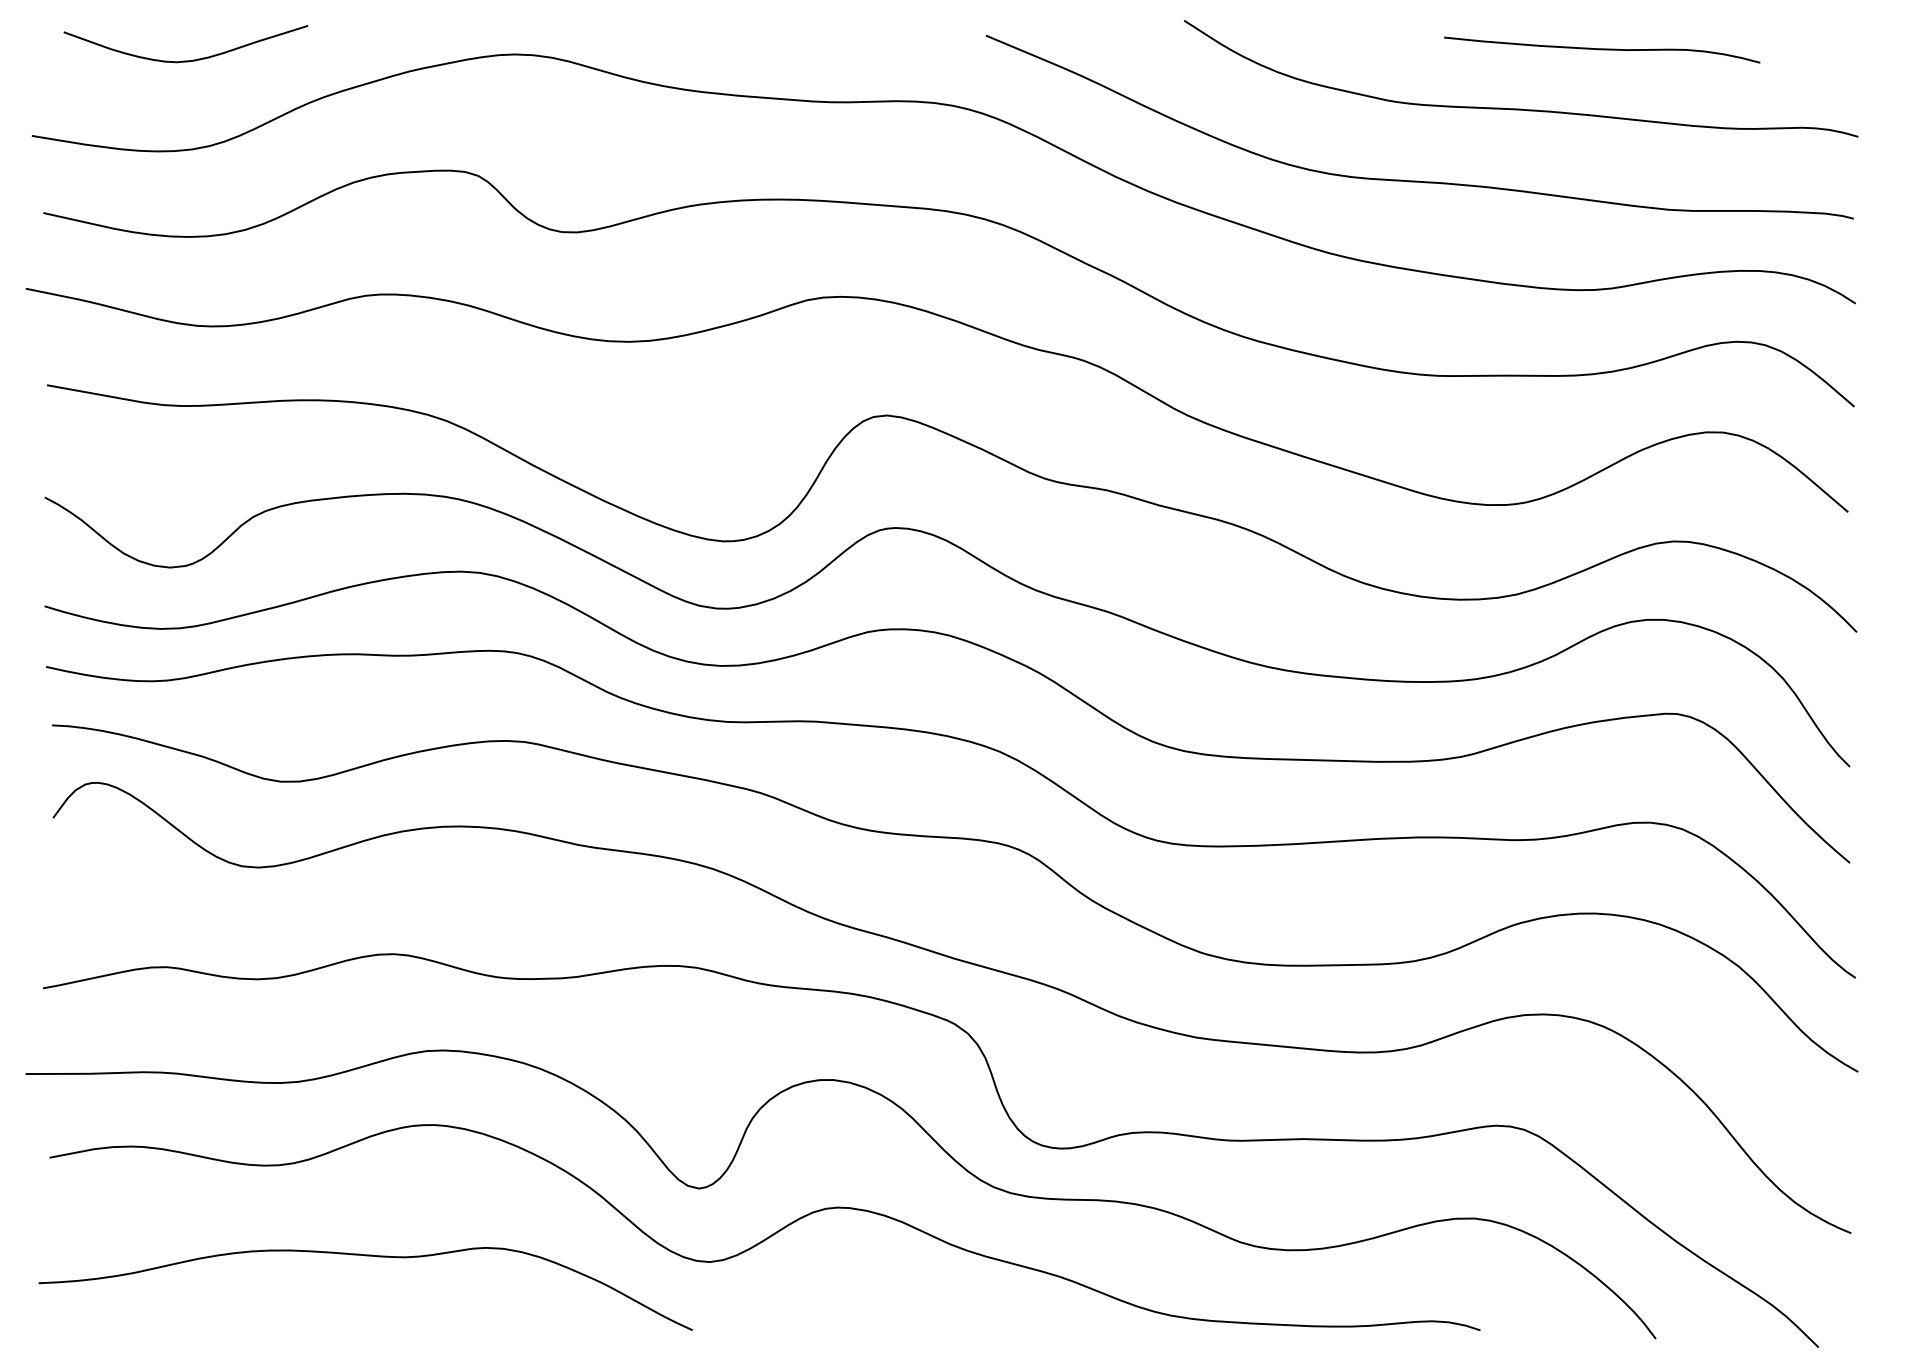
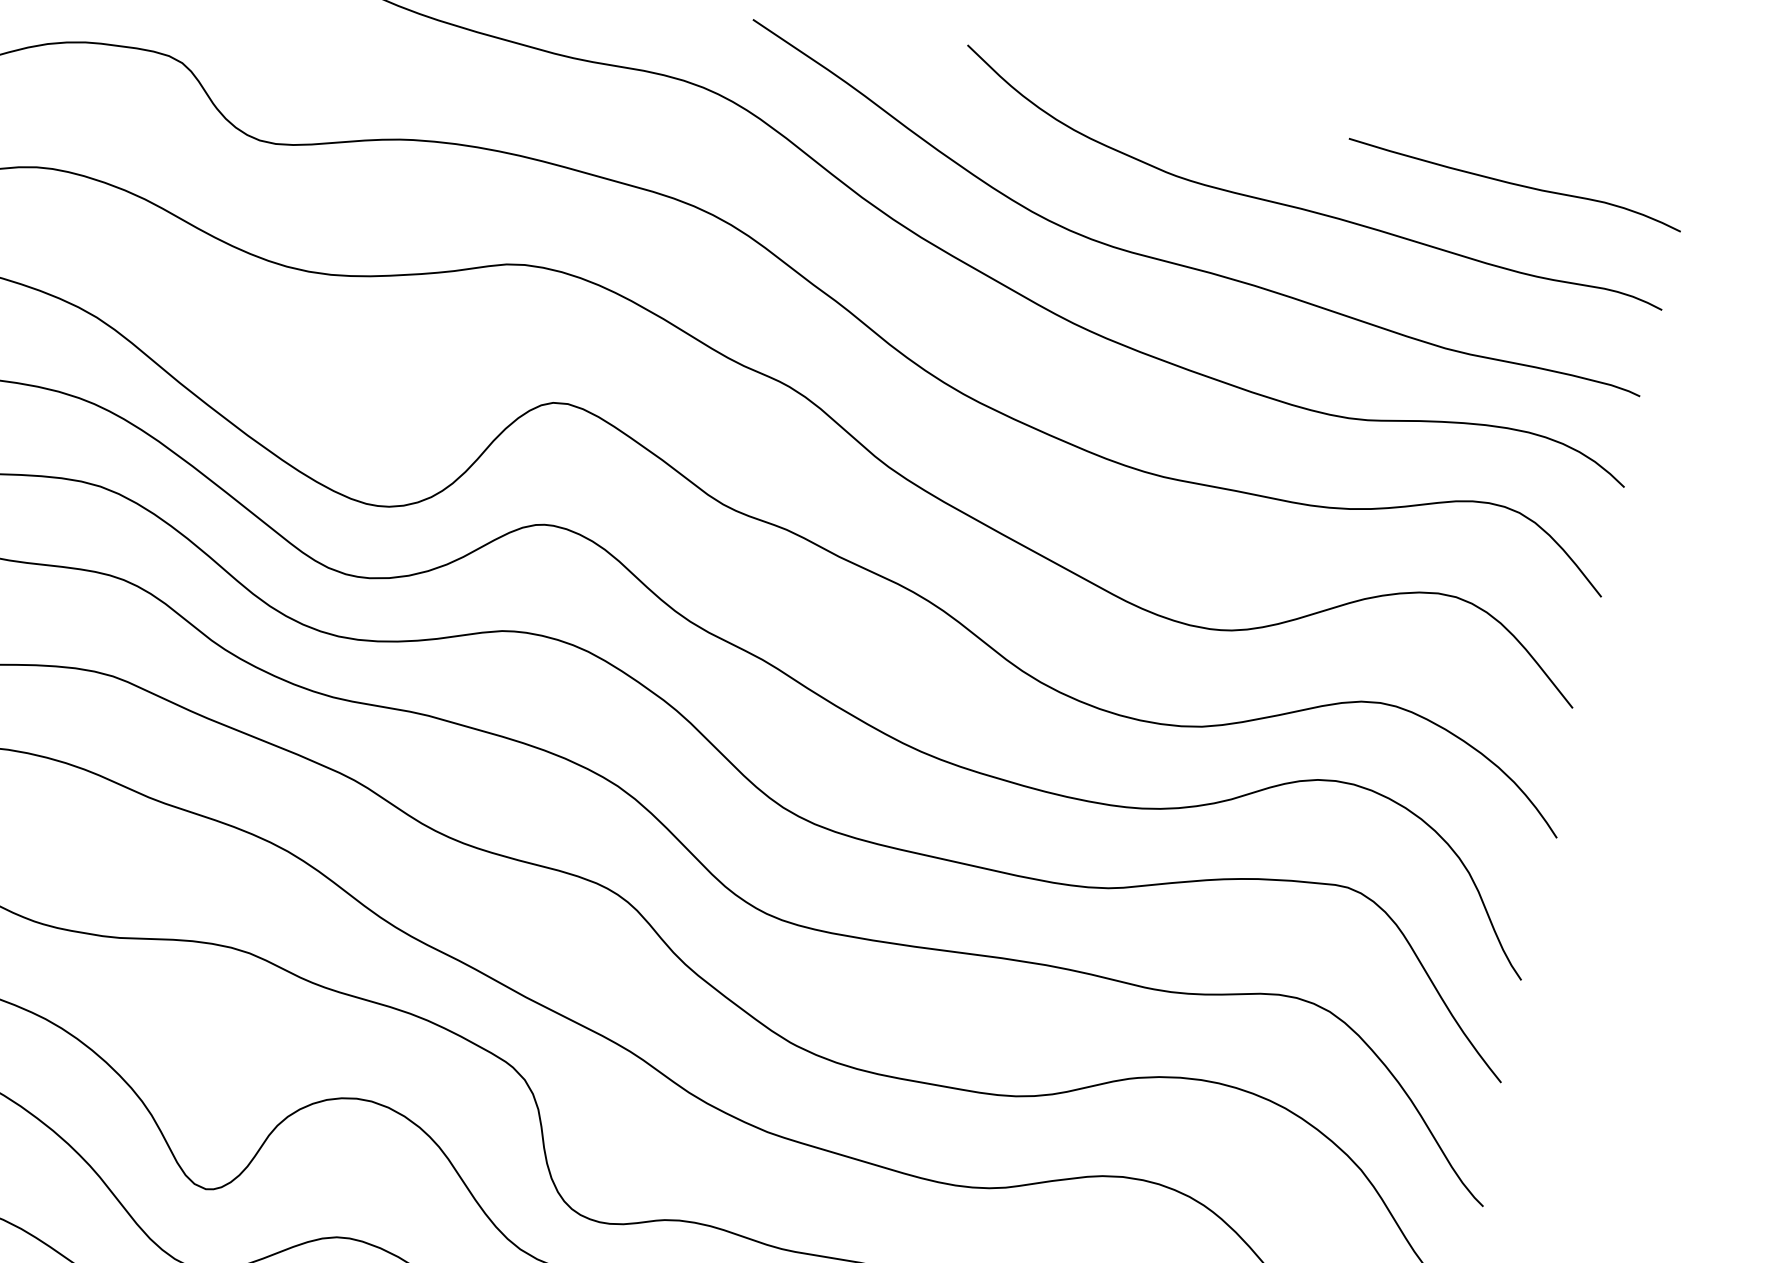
curve: (1602, 49) -> (1515, 184), moved

